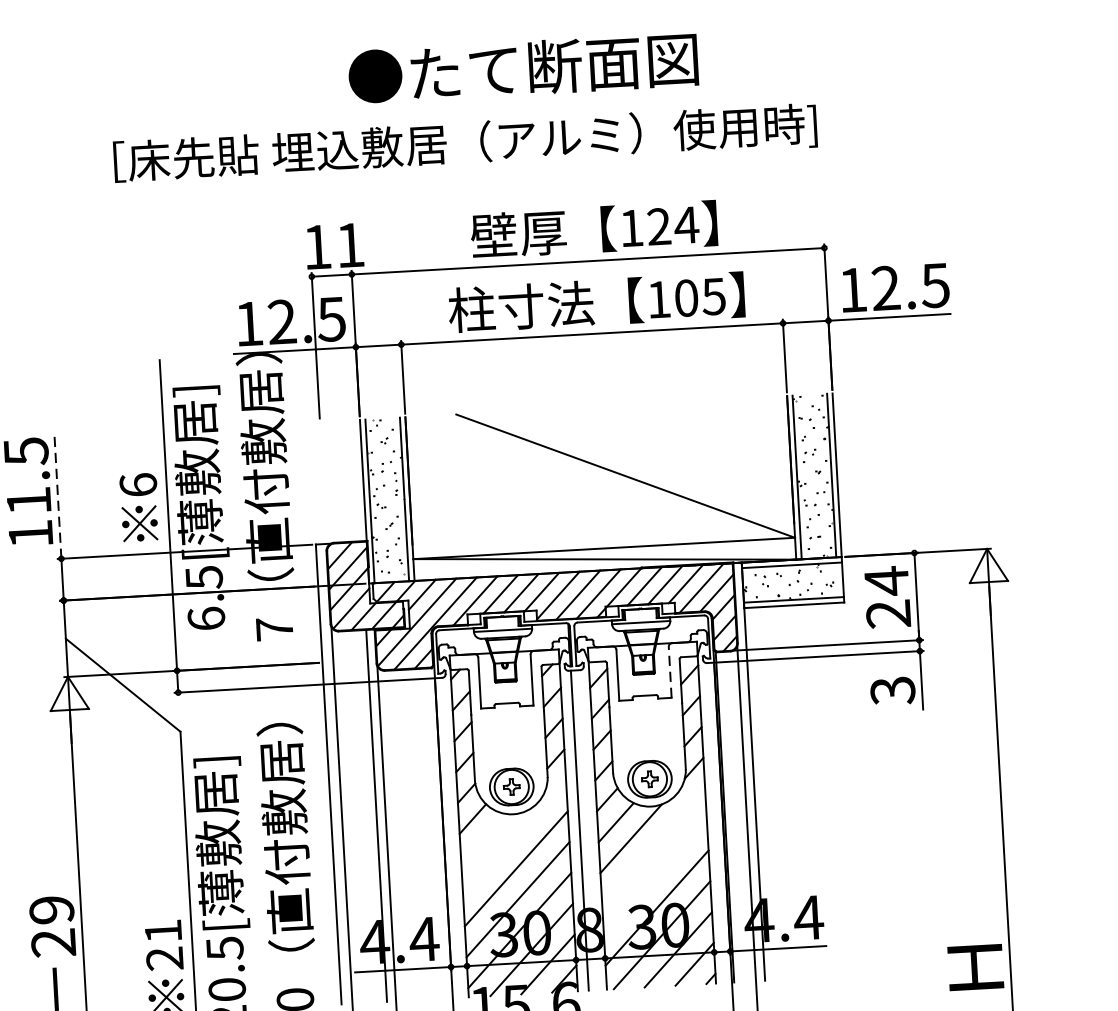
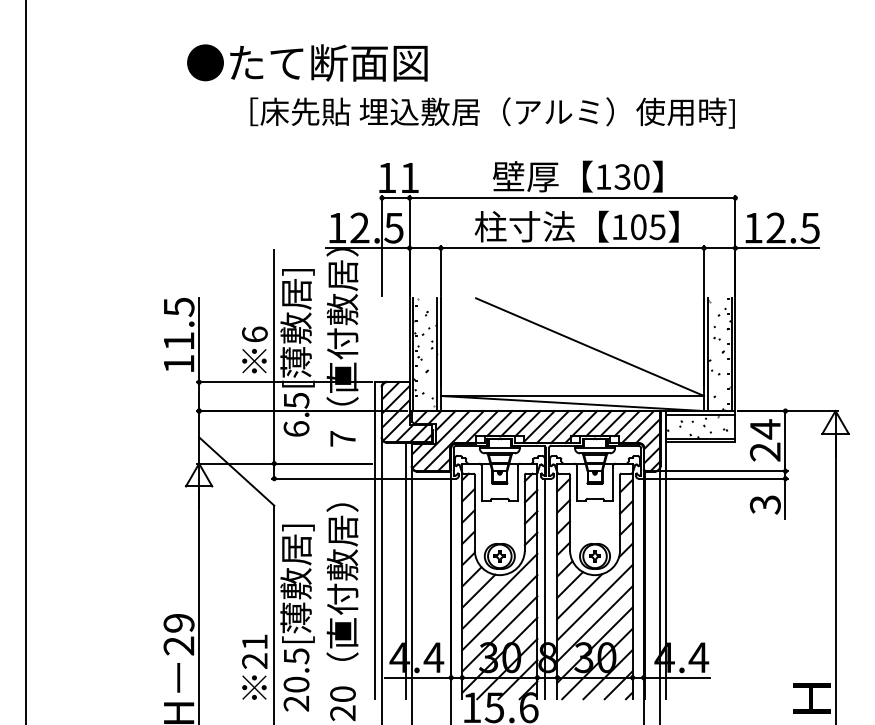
text: (523, 67) -> (307, 62), moved
text: (673, 225) -> (632, 176), 124 -> 130
line: (58, 496) -> (199, 339), dashed -> solid
line: (670, 672) -> (613, 483), dashed -> solid
line: (483, 838) -> (478, 590), added
line: (514, 838) -> (499, 591), added
line: (652, 846) -> (594, 602), added
line: (654, 876) -> (594, 623), added

